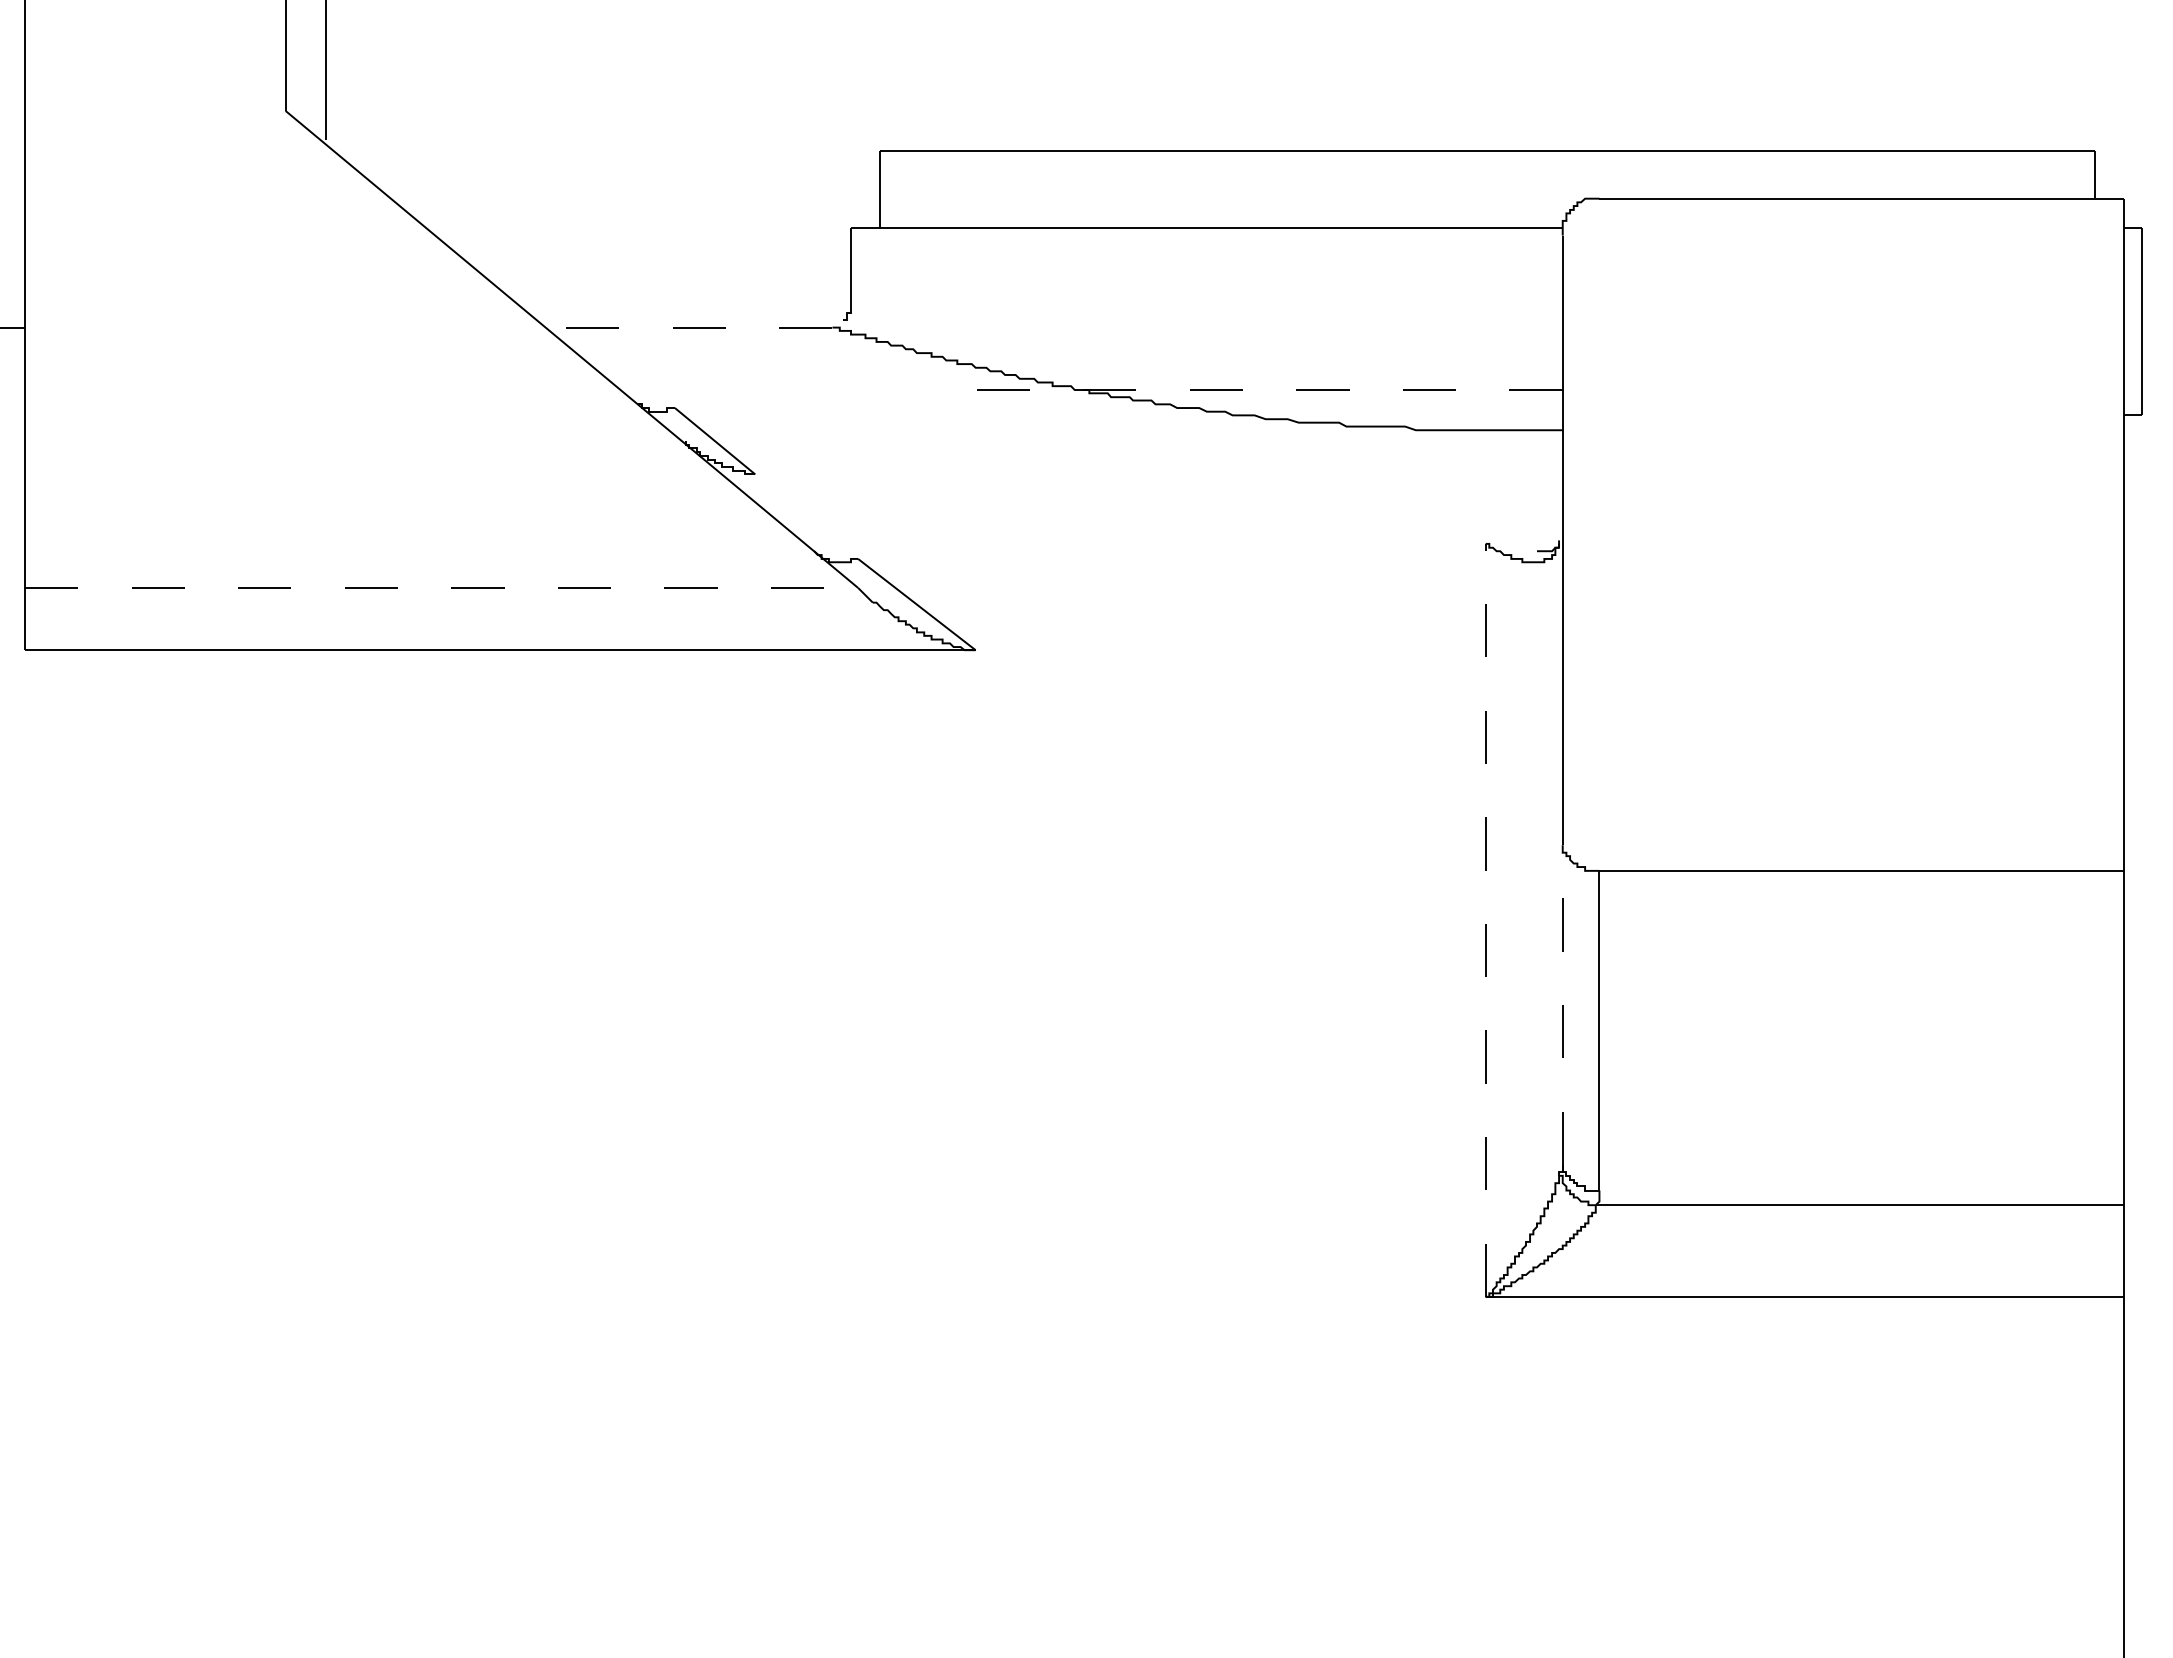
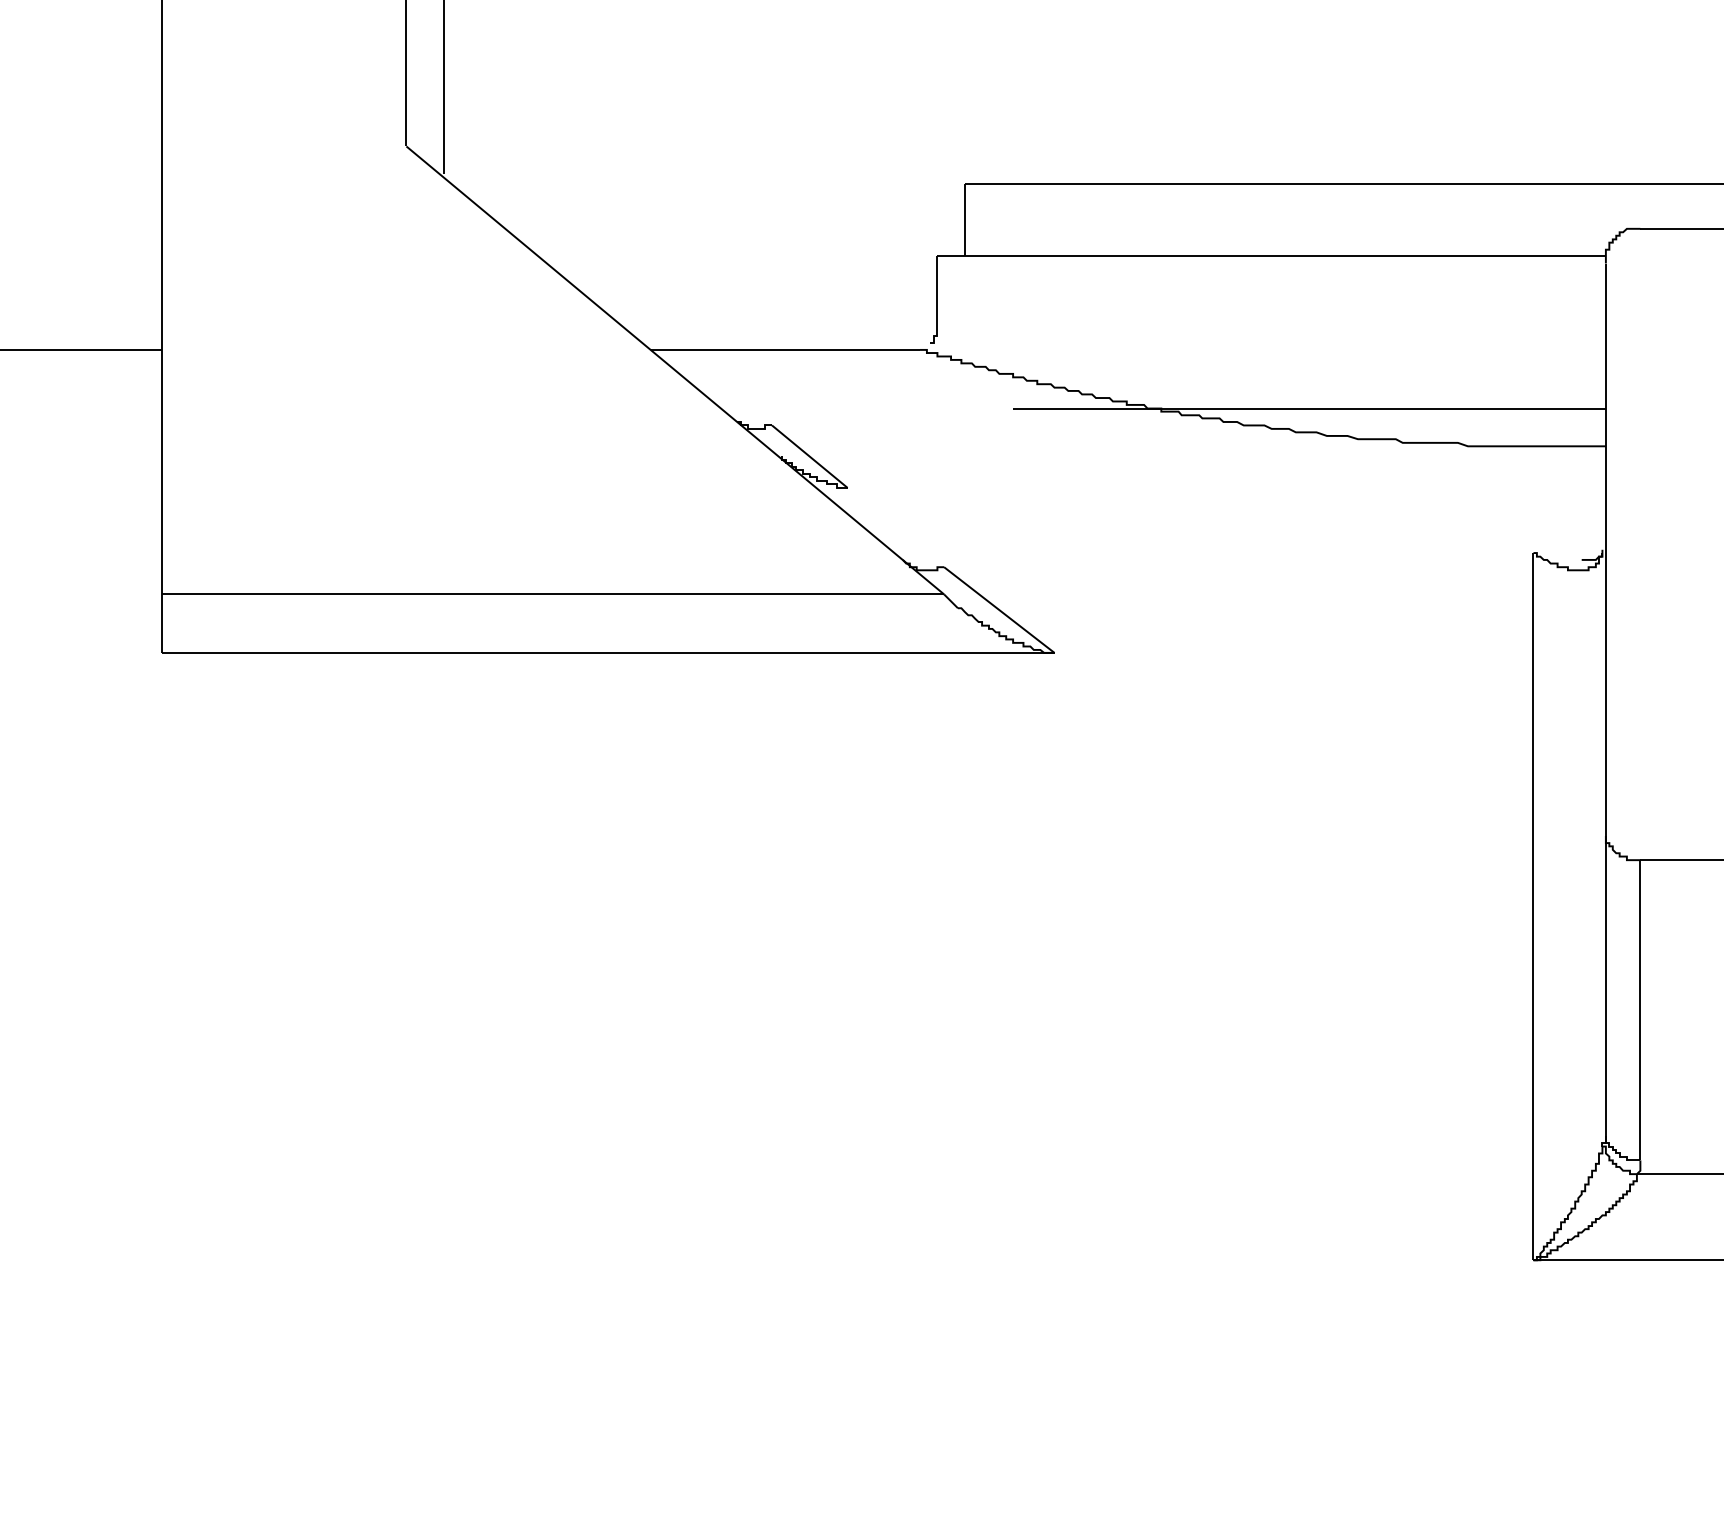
line: (688, 327) -> (784, 349), dashed -> solid
line: (1247, 390) -> (1309, 408), dashed -> solid
line: (441, 587) -> (552, 594), dashed -> solid
line: (1485, 919) -> (1533, 905), dashed -> solid
line: (1562, 1005) -> (1605, 986), dashed -> solid

